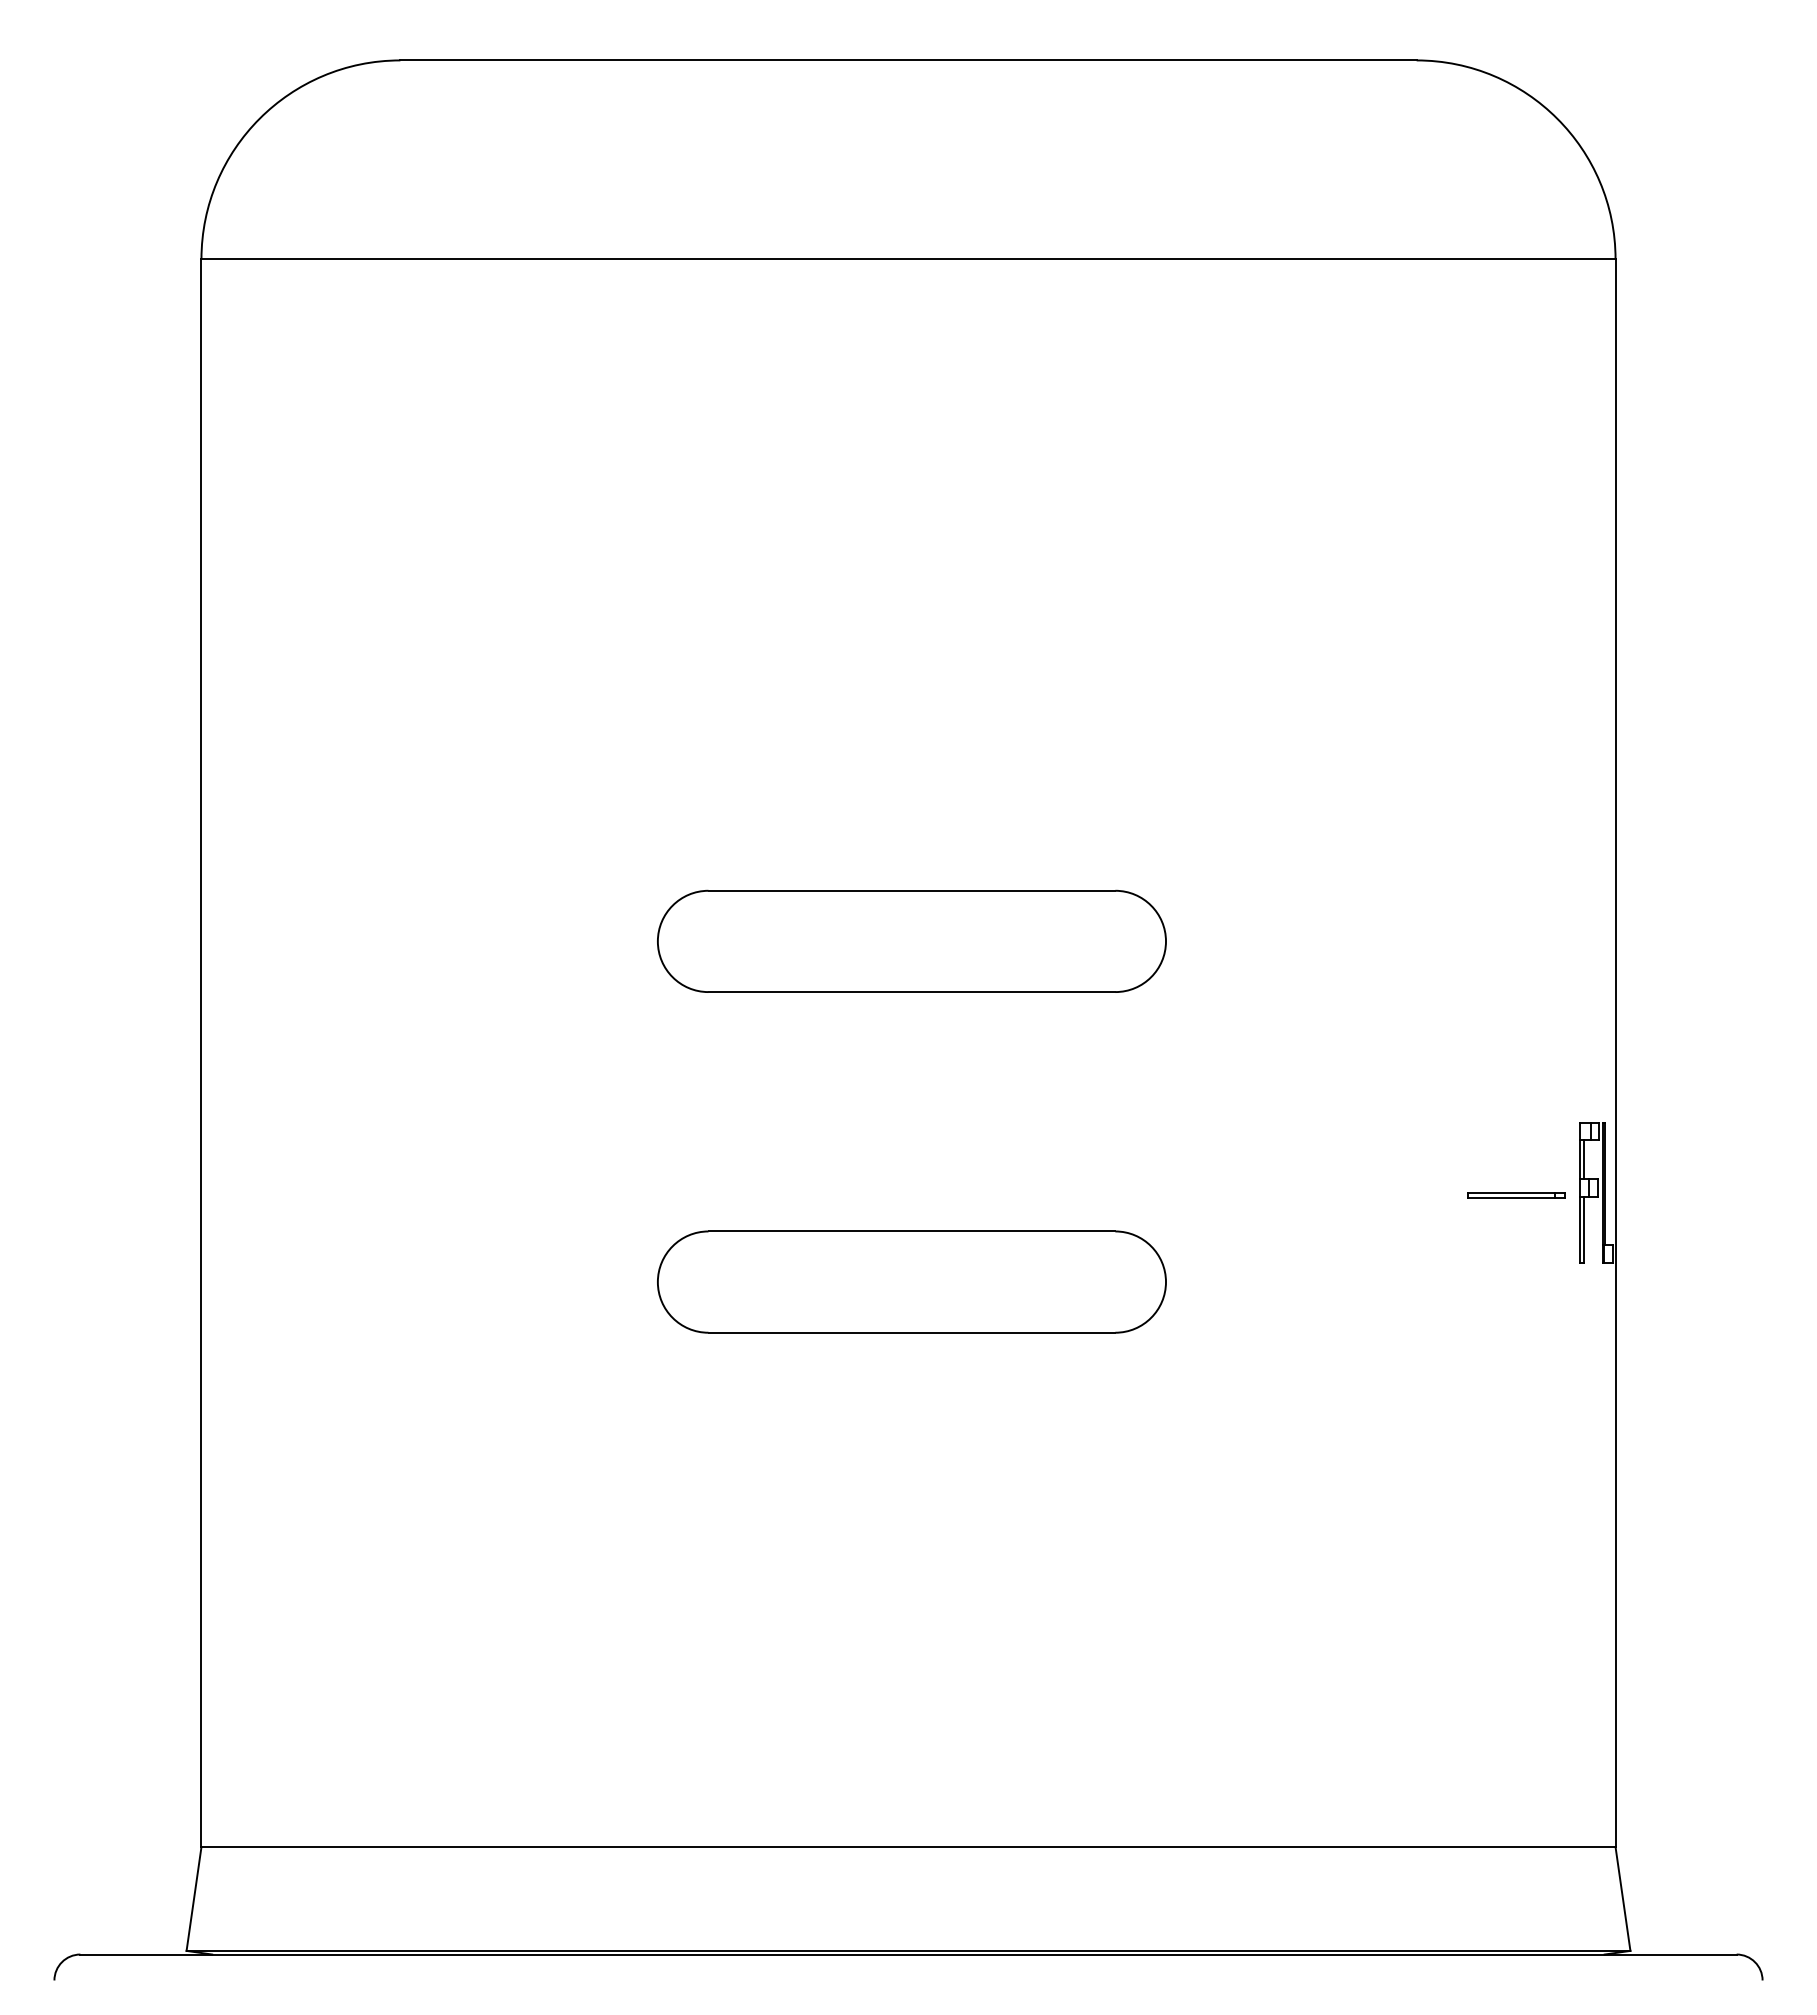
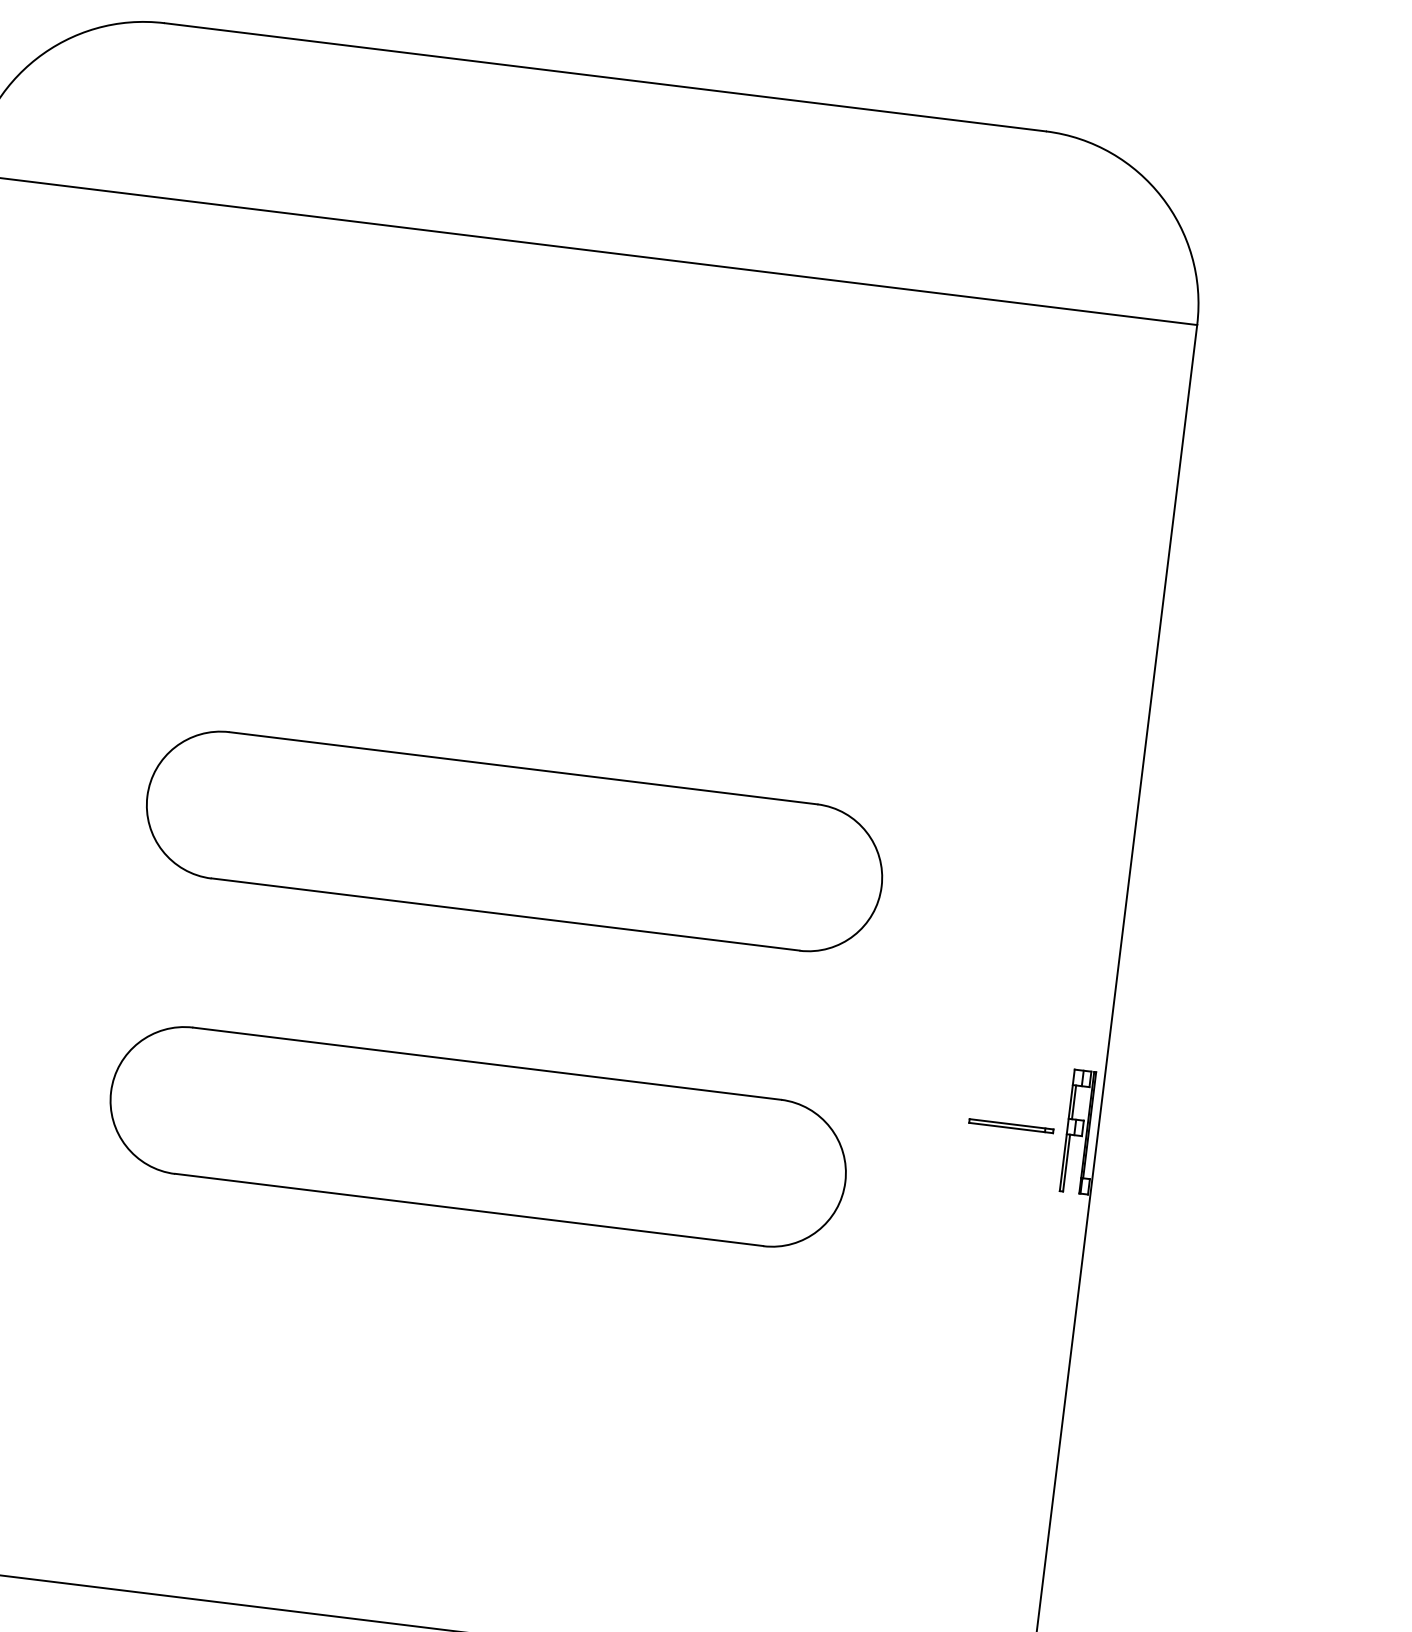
part: (911, 941) -> (514, 841), size x1.67
part: (911, 1281) -> (477, 1136), size x1.67

